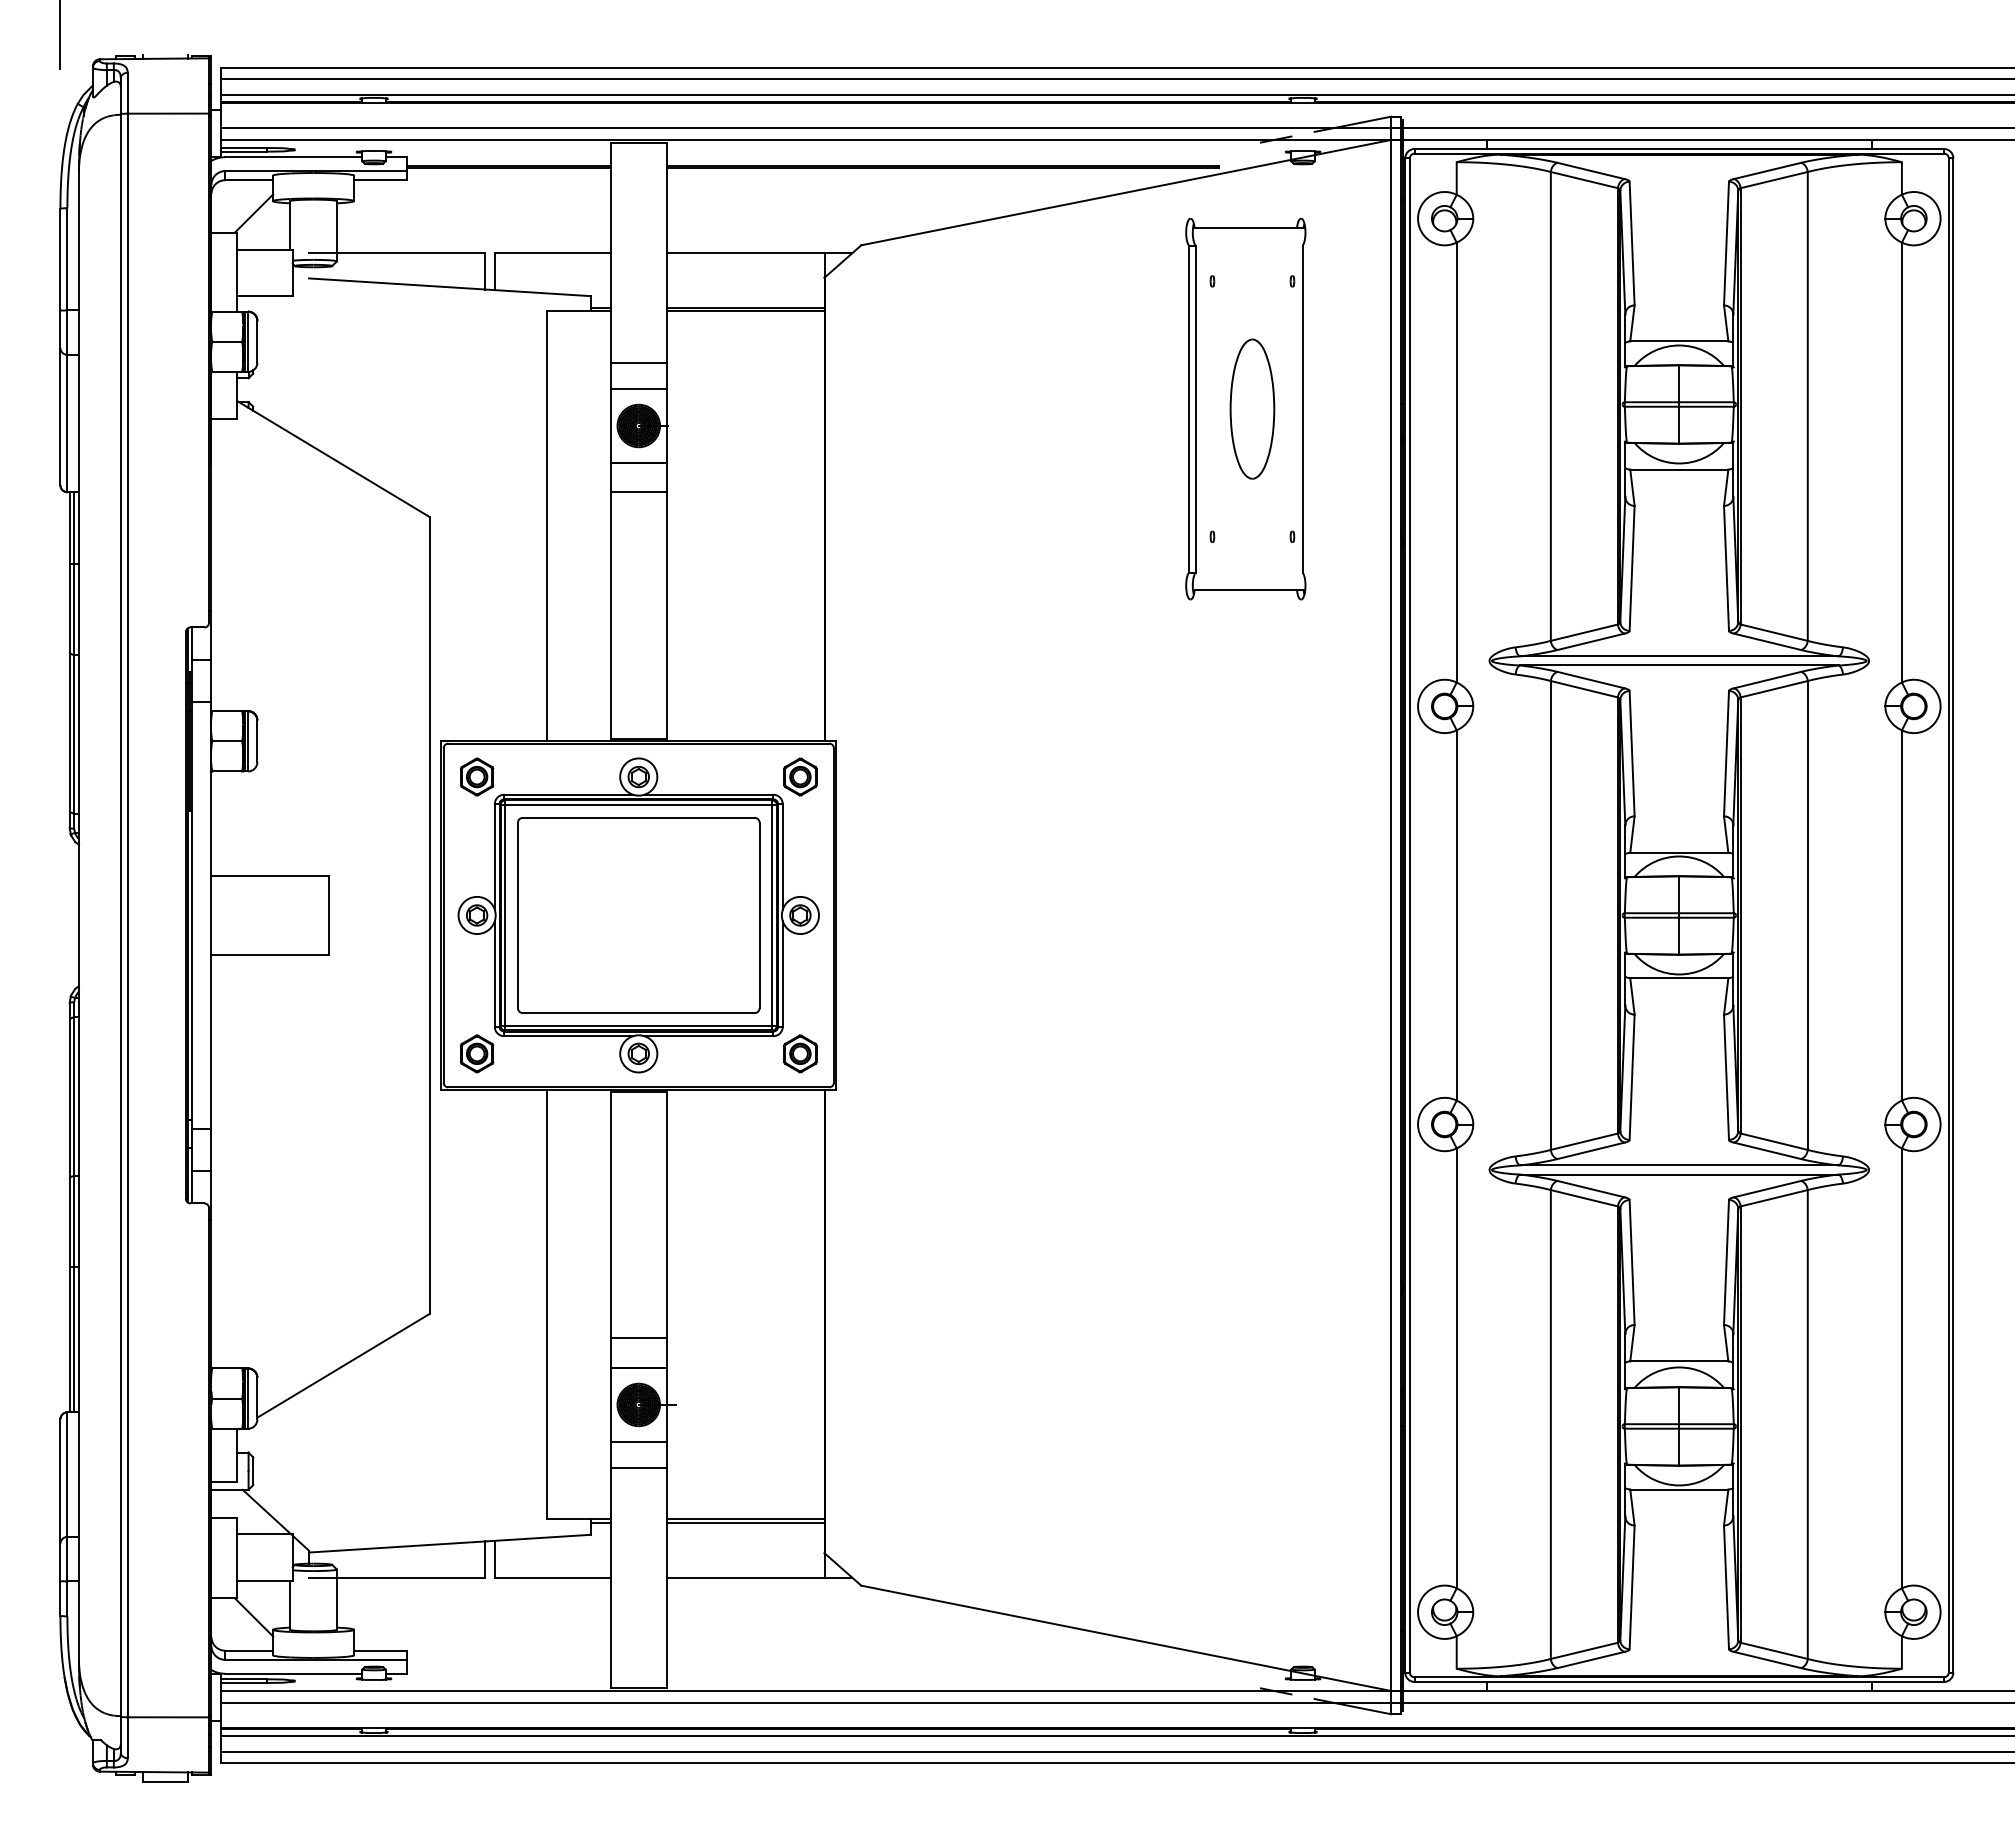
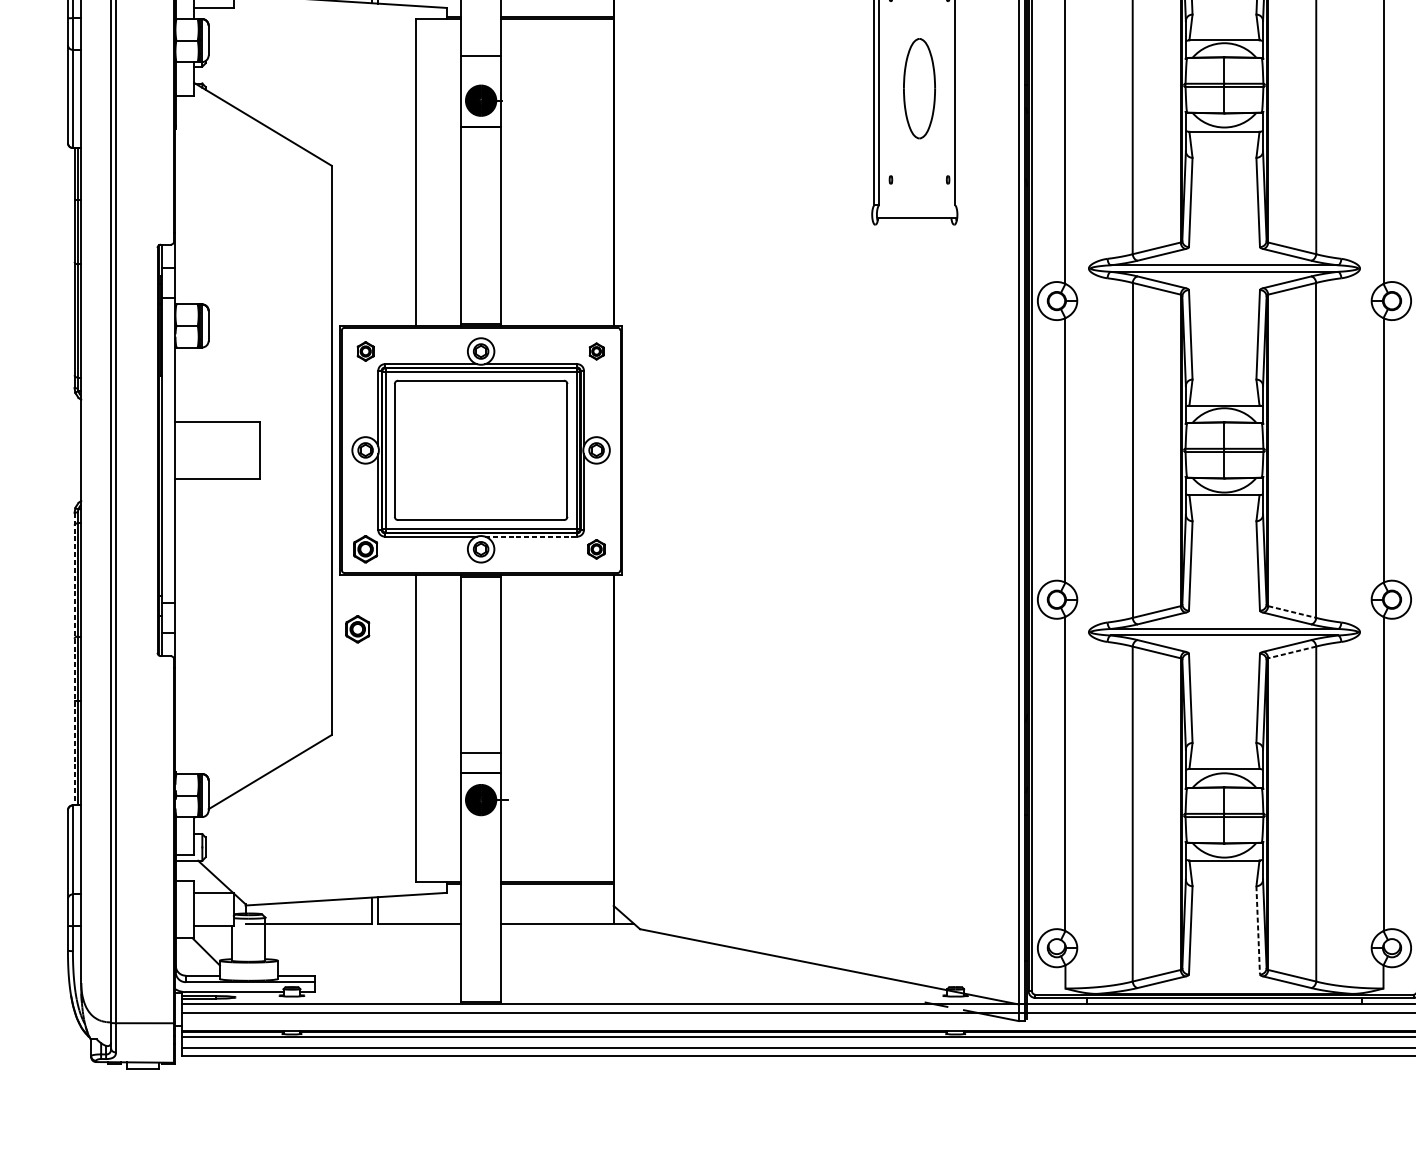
line: (638, 389) -> (480, 74), removed
line: (638, 492) -> (480, 148), removed
part: (477, 776) -> (365, 351), size x0.7
part: (800, 776) -> (596, 351), size x0.6
line: (708, 1036) -> (530, 536), solid -> dashed
part: (800, 1053) -> (596, 549), size x0.7
line: (1774, 1141) -> (1292, 611), solid -> dashed
part: (466, 1165) -> (358, 629), added
line: (1774, 1198) -> (1292, 652), solid -> dashed
line: (69, 1207) -> (74, 659), solid -> dashed
line: (638, 1441) -> (480, 826), removed
line: (638, 1467) -> (480, 844), removed
line: (1726, 1587) -> (1258, 930), solid -> dashed

